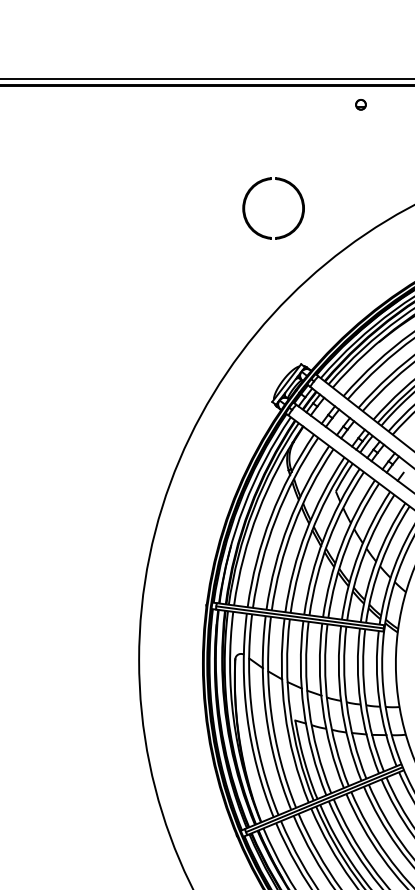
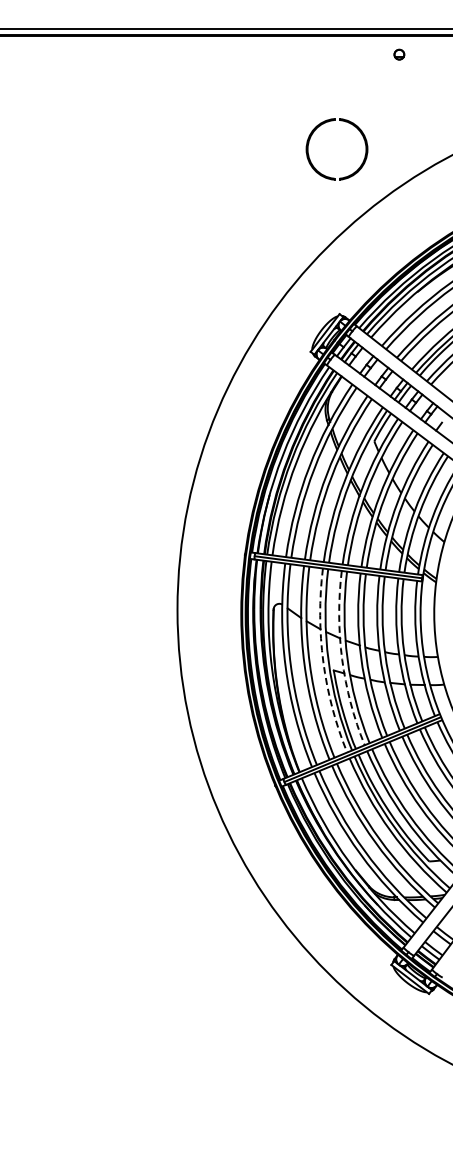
part: (246, 202) -> (309, 143), moved
arc: (304, 709) -> (342, 659), solid -> dashed
arc: (285, 712) -> (323, 662), solid -> dashed

